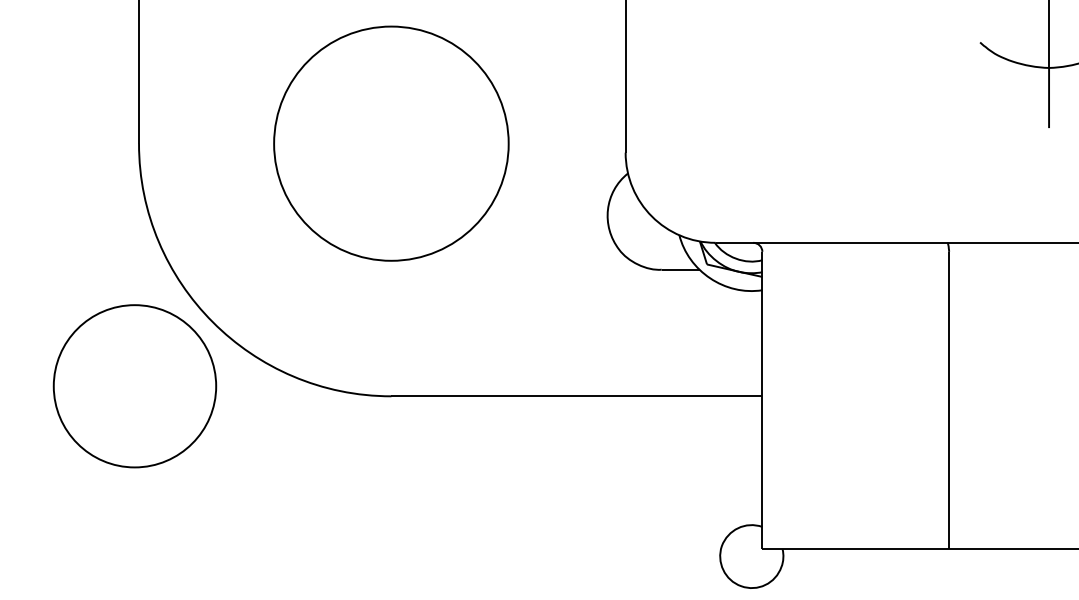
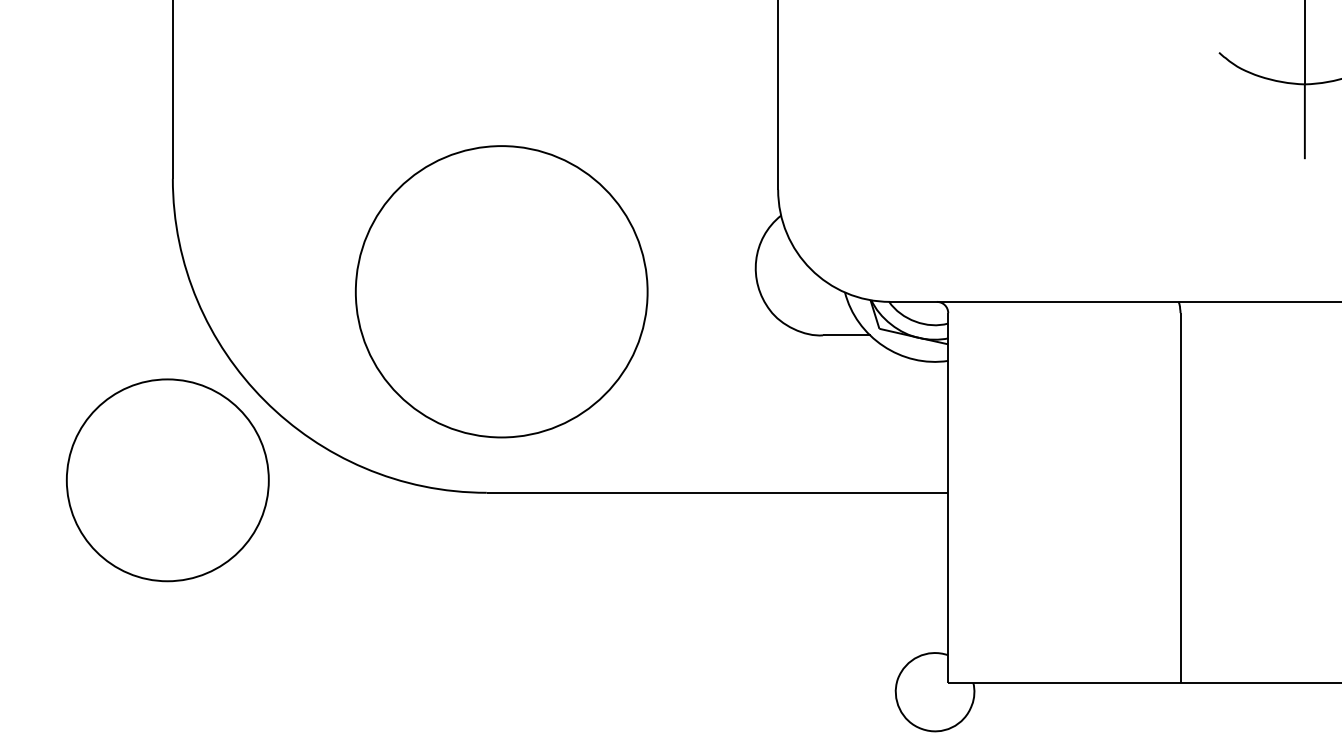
part: (391, 143) -> (501, 291), moved

